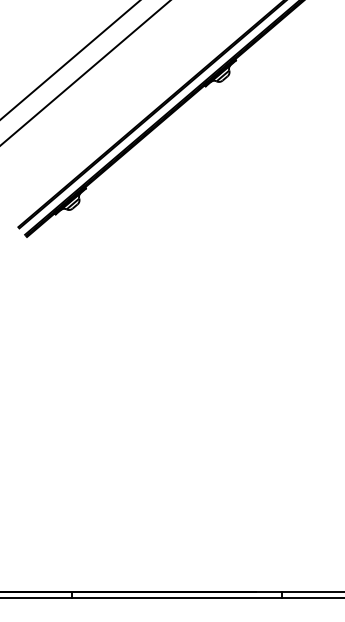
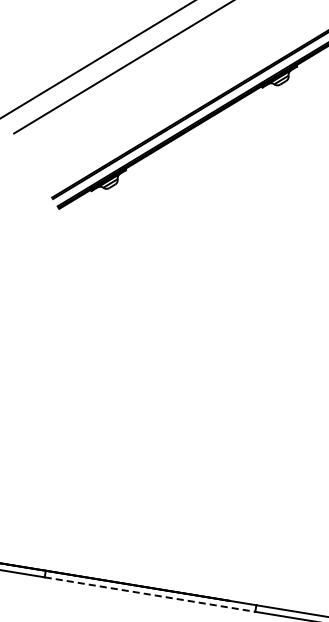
line: (177, 598) -> (150, 594), solid -> dashed

